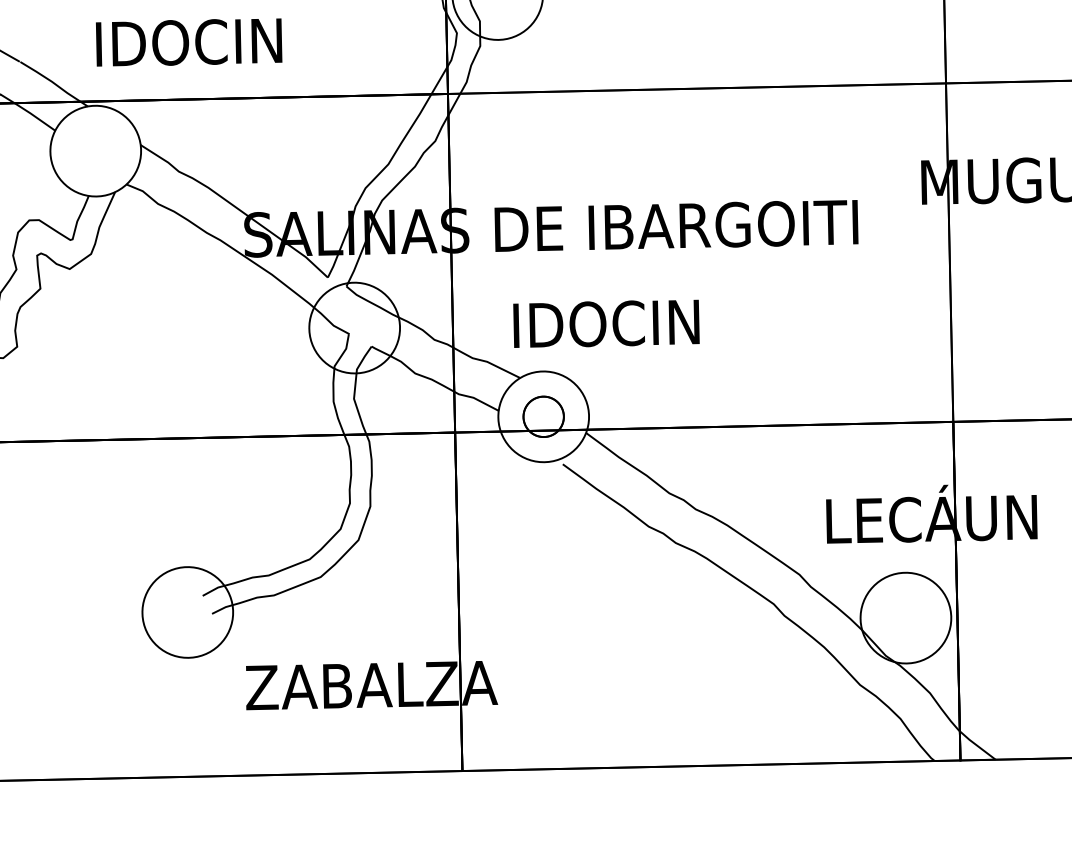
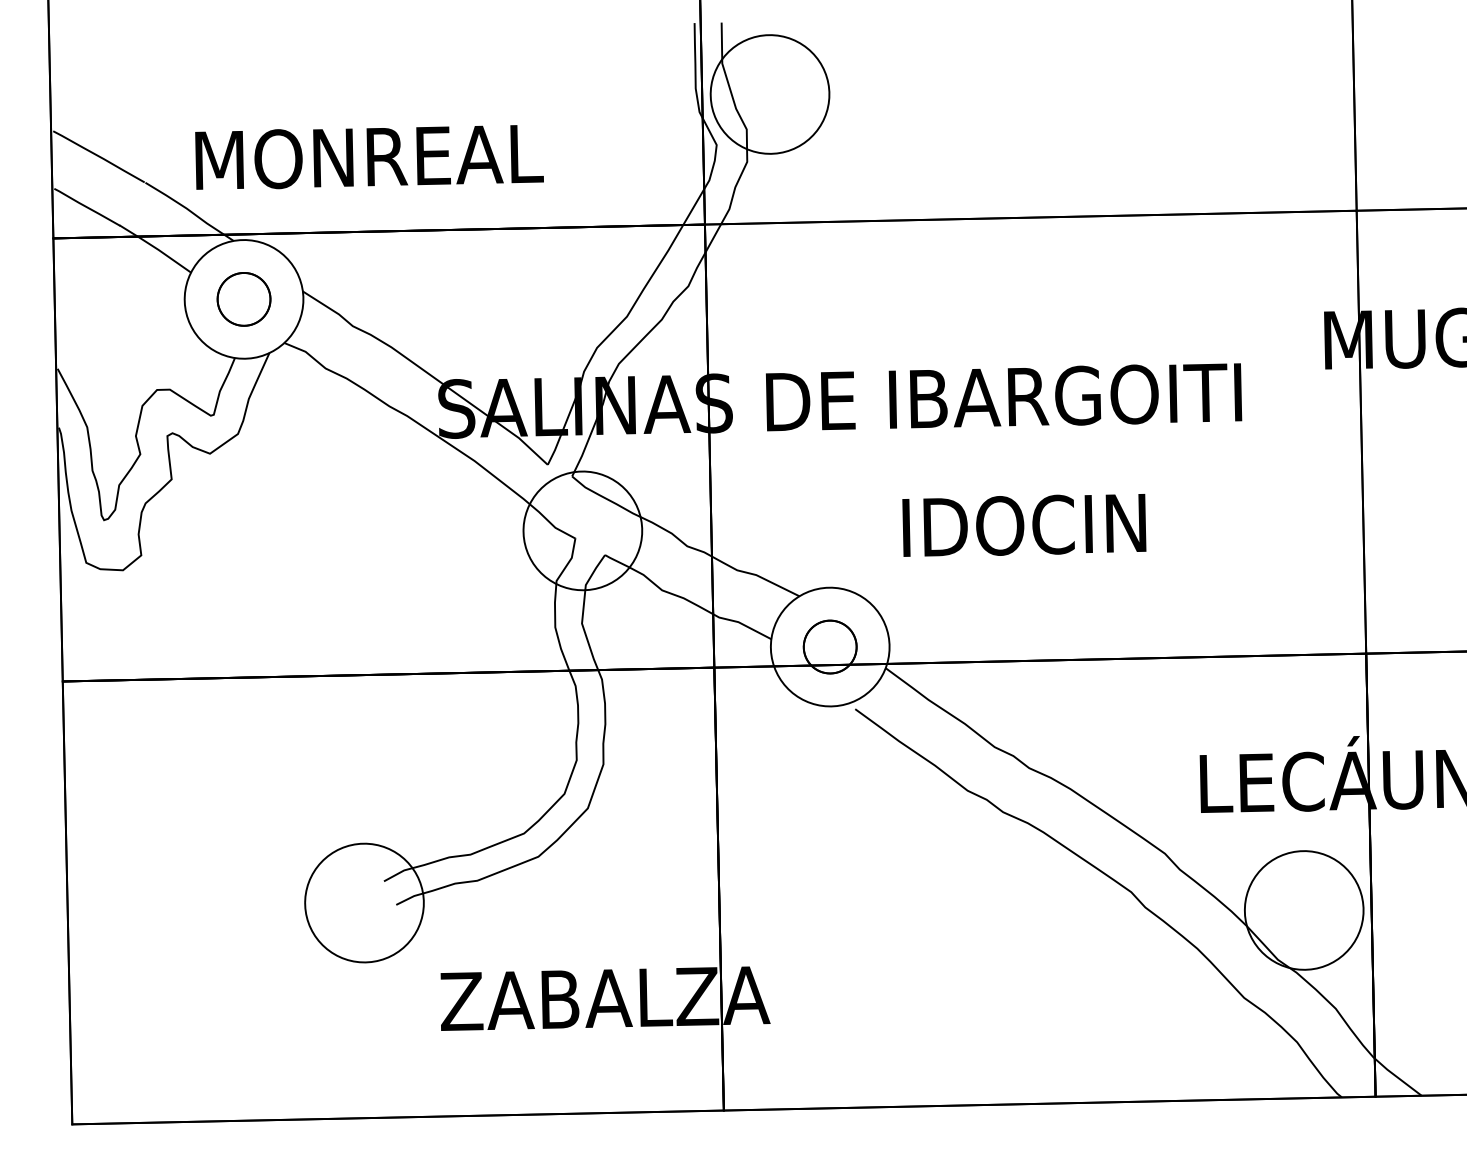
text: (191, 42) -> (369, 157), IDOCIN -> MONREAL
part: (95, 151) -> (243, 299), added
text: (606, 323) -> (1024, 525), moved

